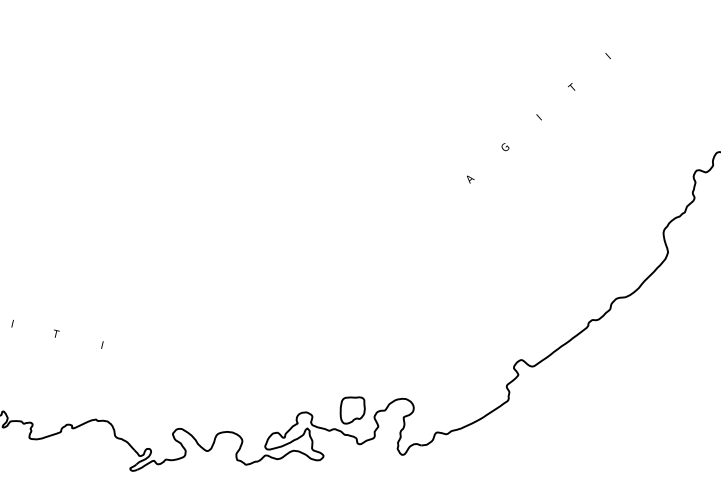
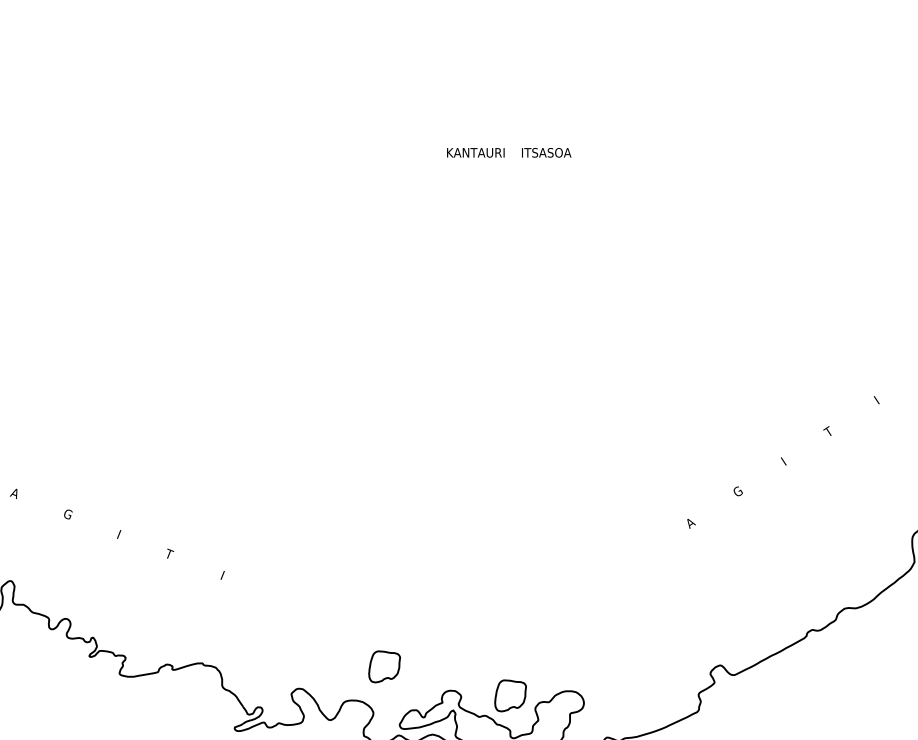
text: (539, 118) -> (783, 462), moved
part: (245, 400) -> (384, 666), added

